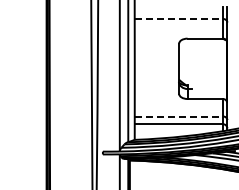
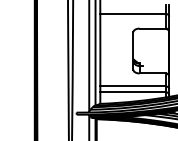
line: (179, 18) -> (133, 13), dashed -> solid
line: (179, 116) -> (133, 86), dashed -> solid

